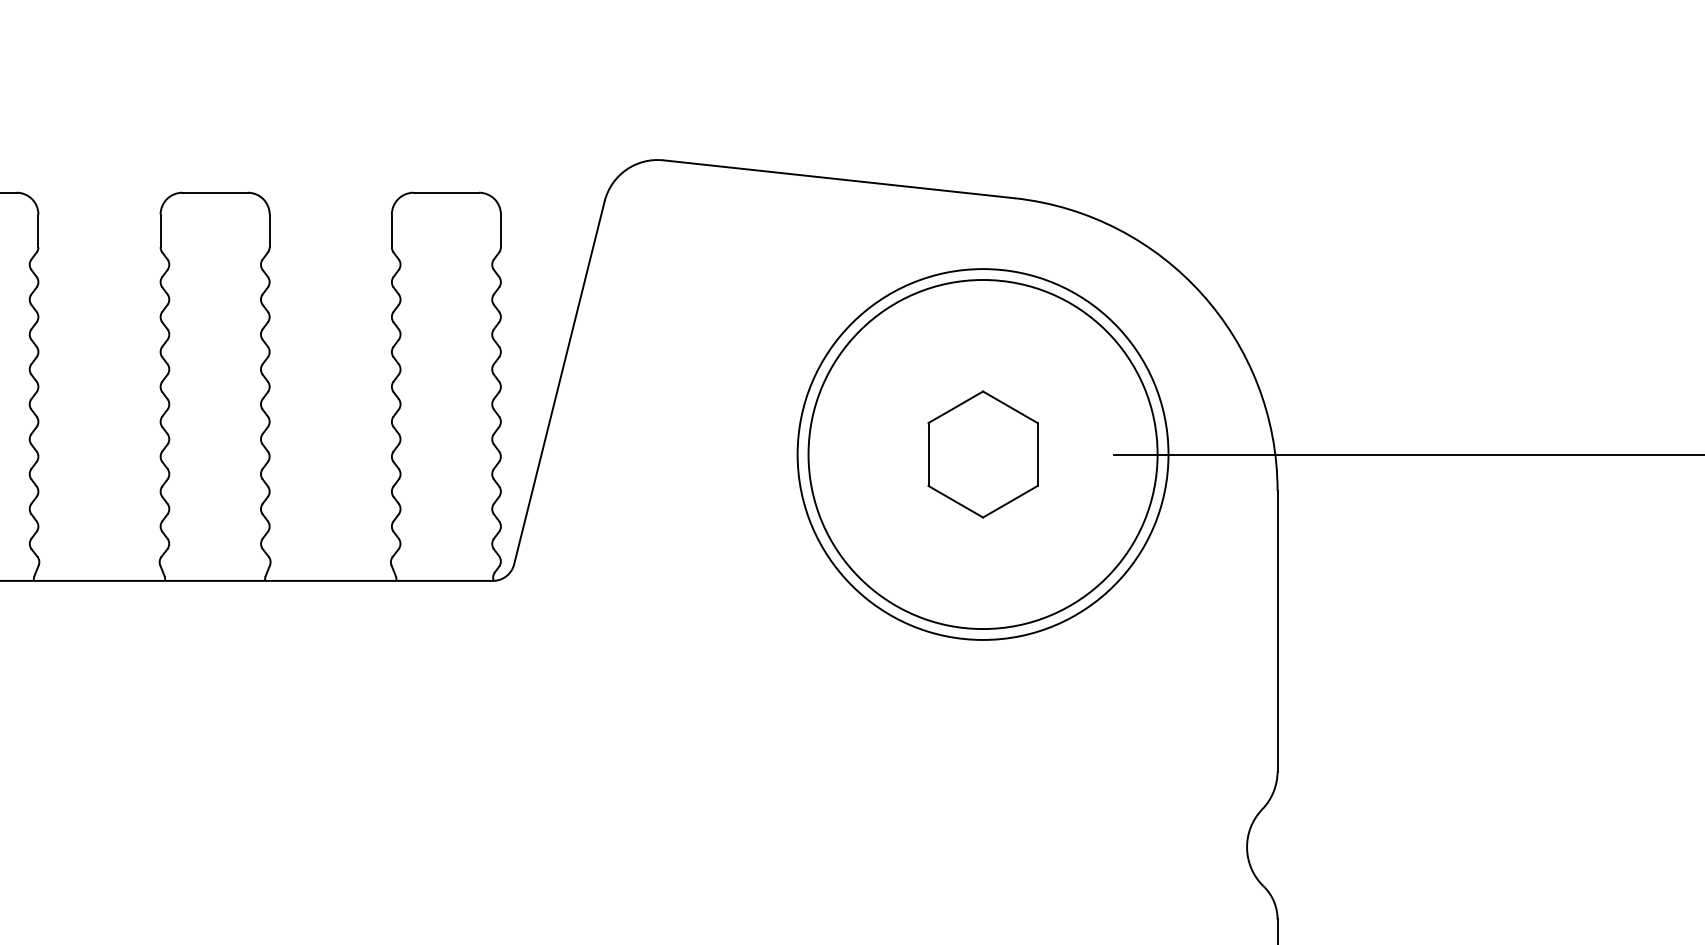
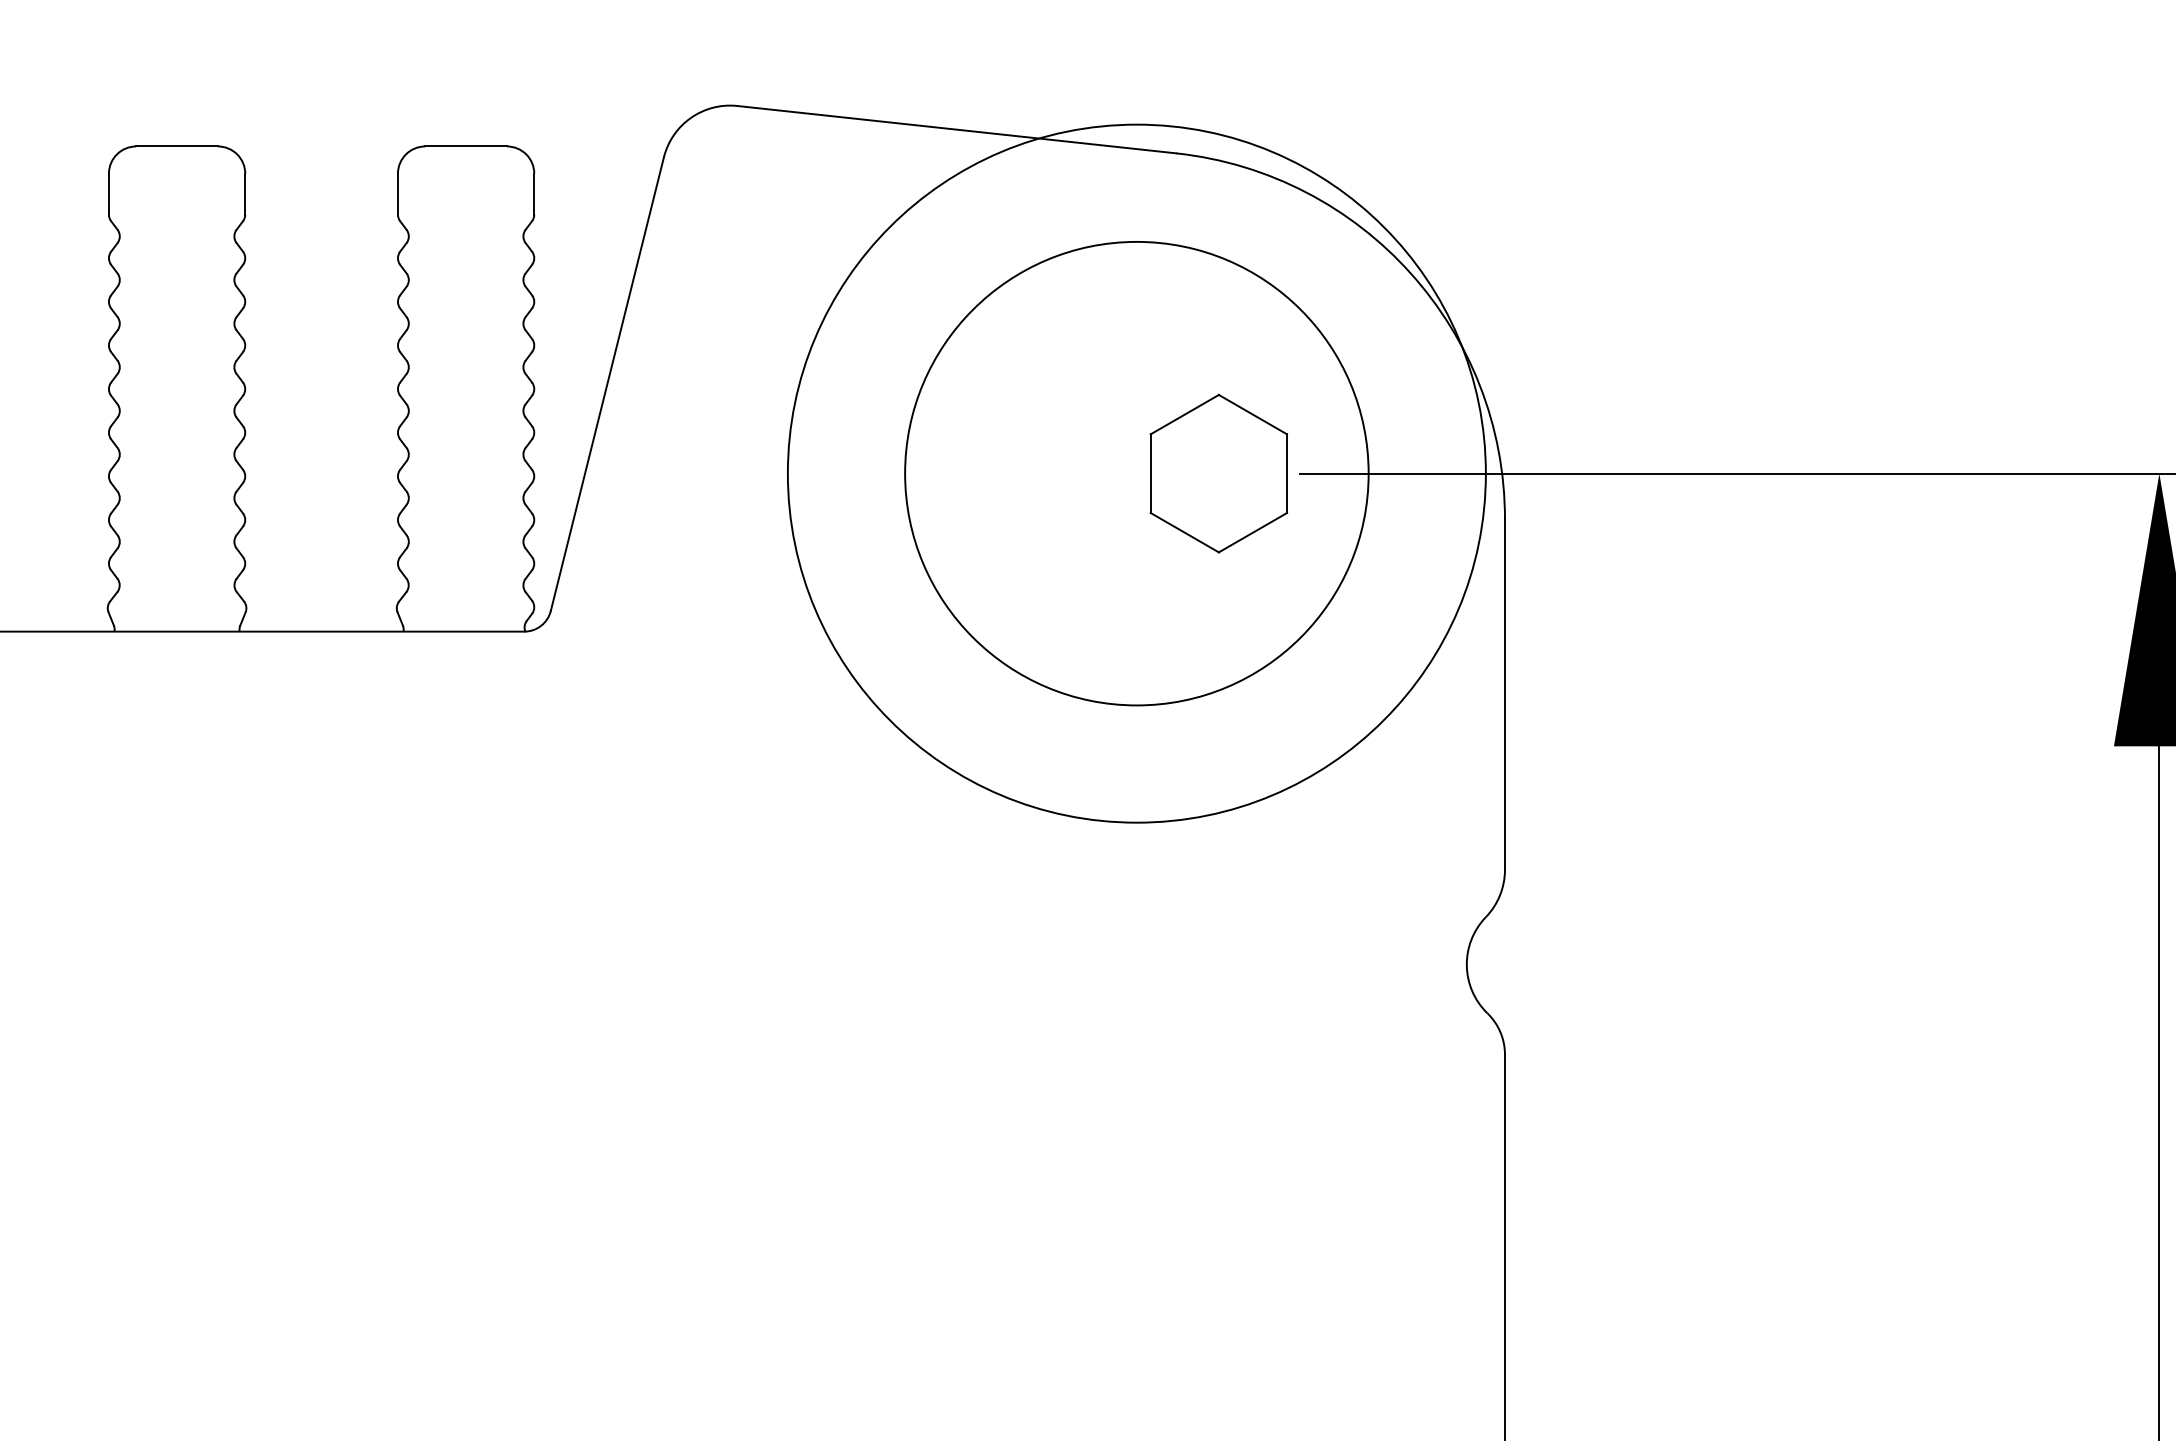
circle: (982, 454) -> (1136, 473), size x1.6
part: (982, 454) -> (1218, 473), moved

